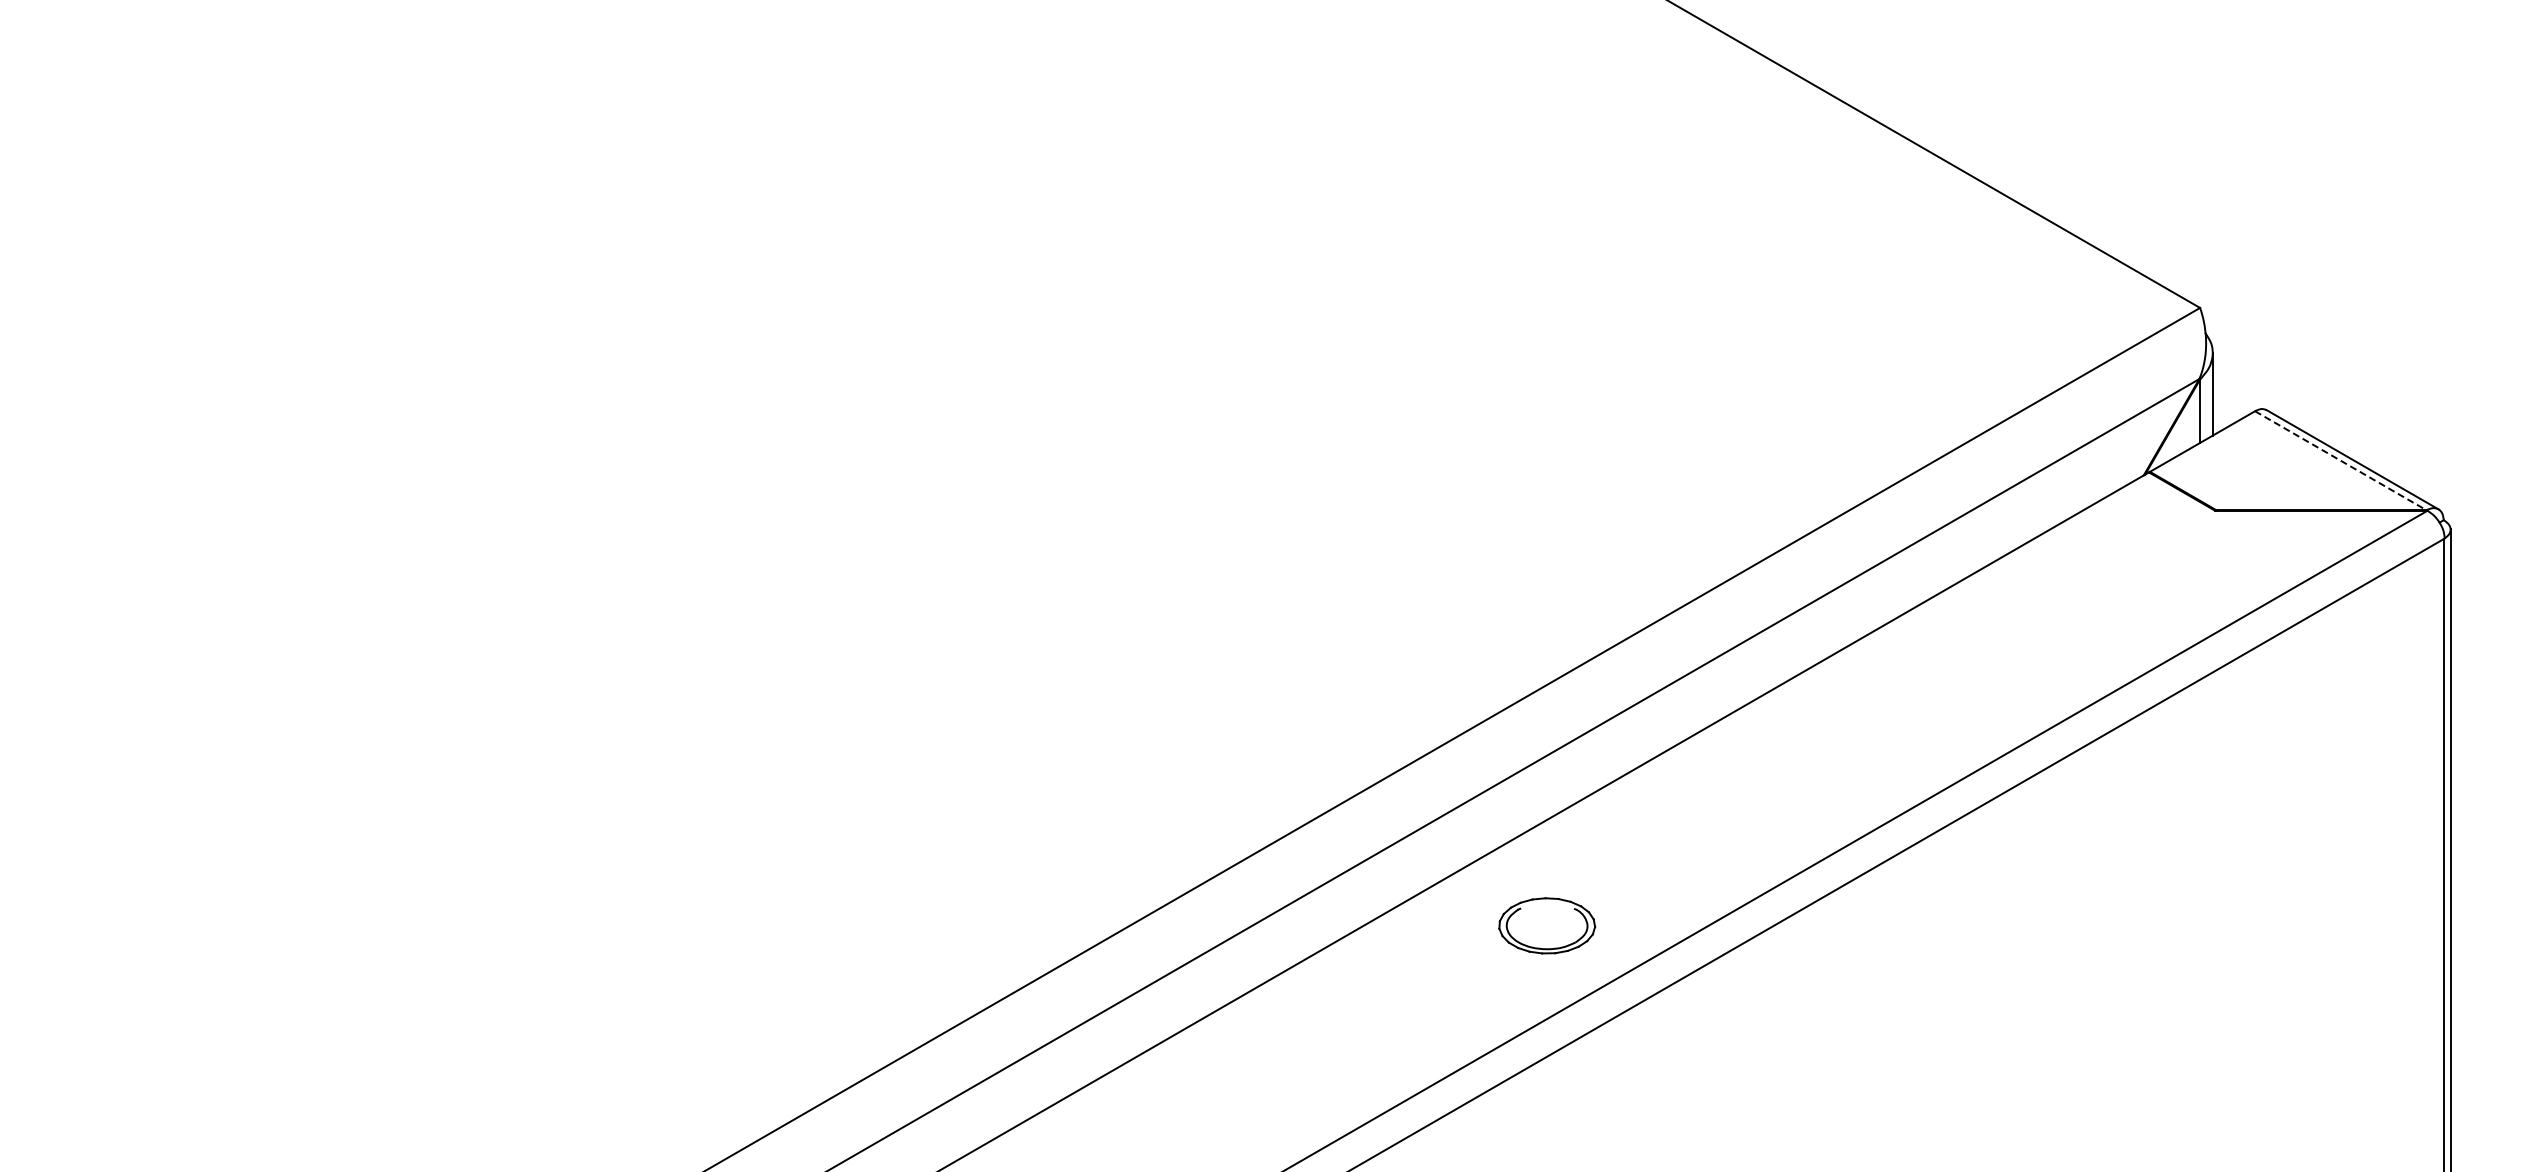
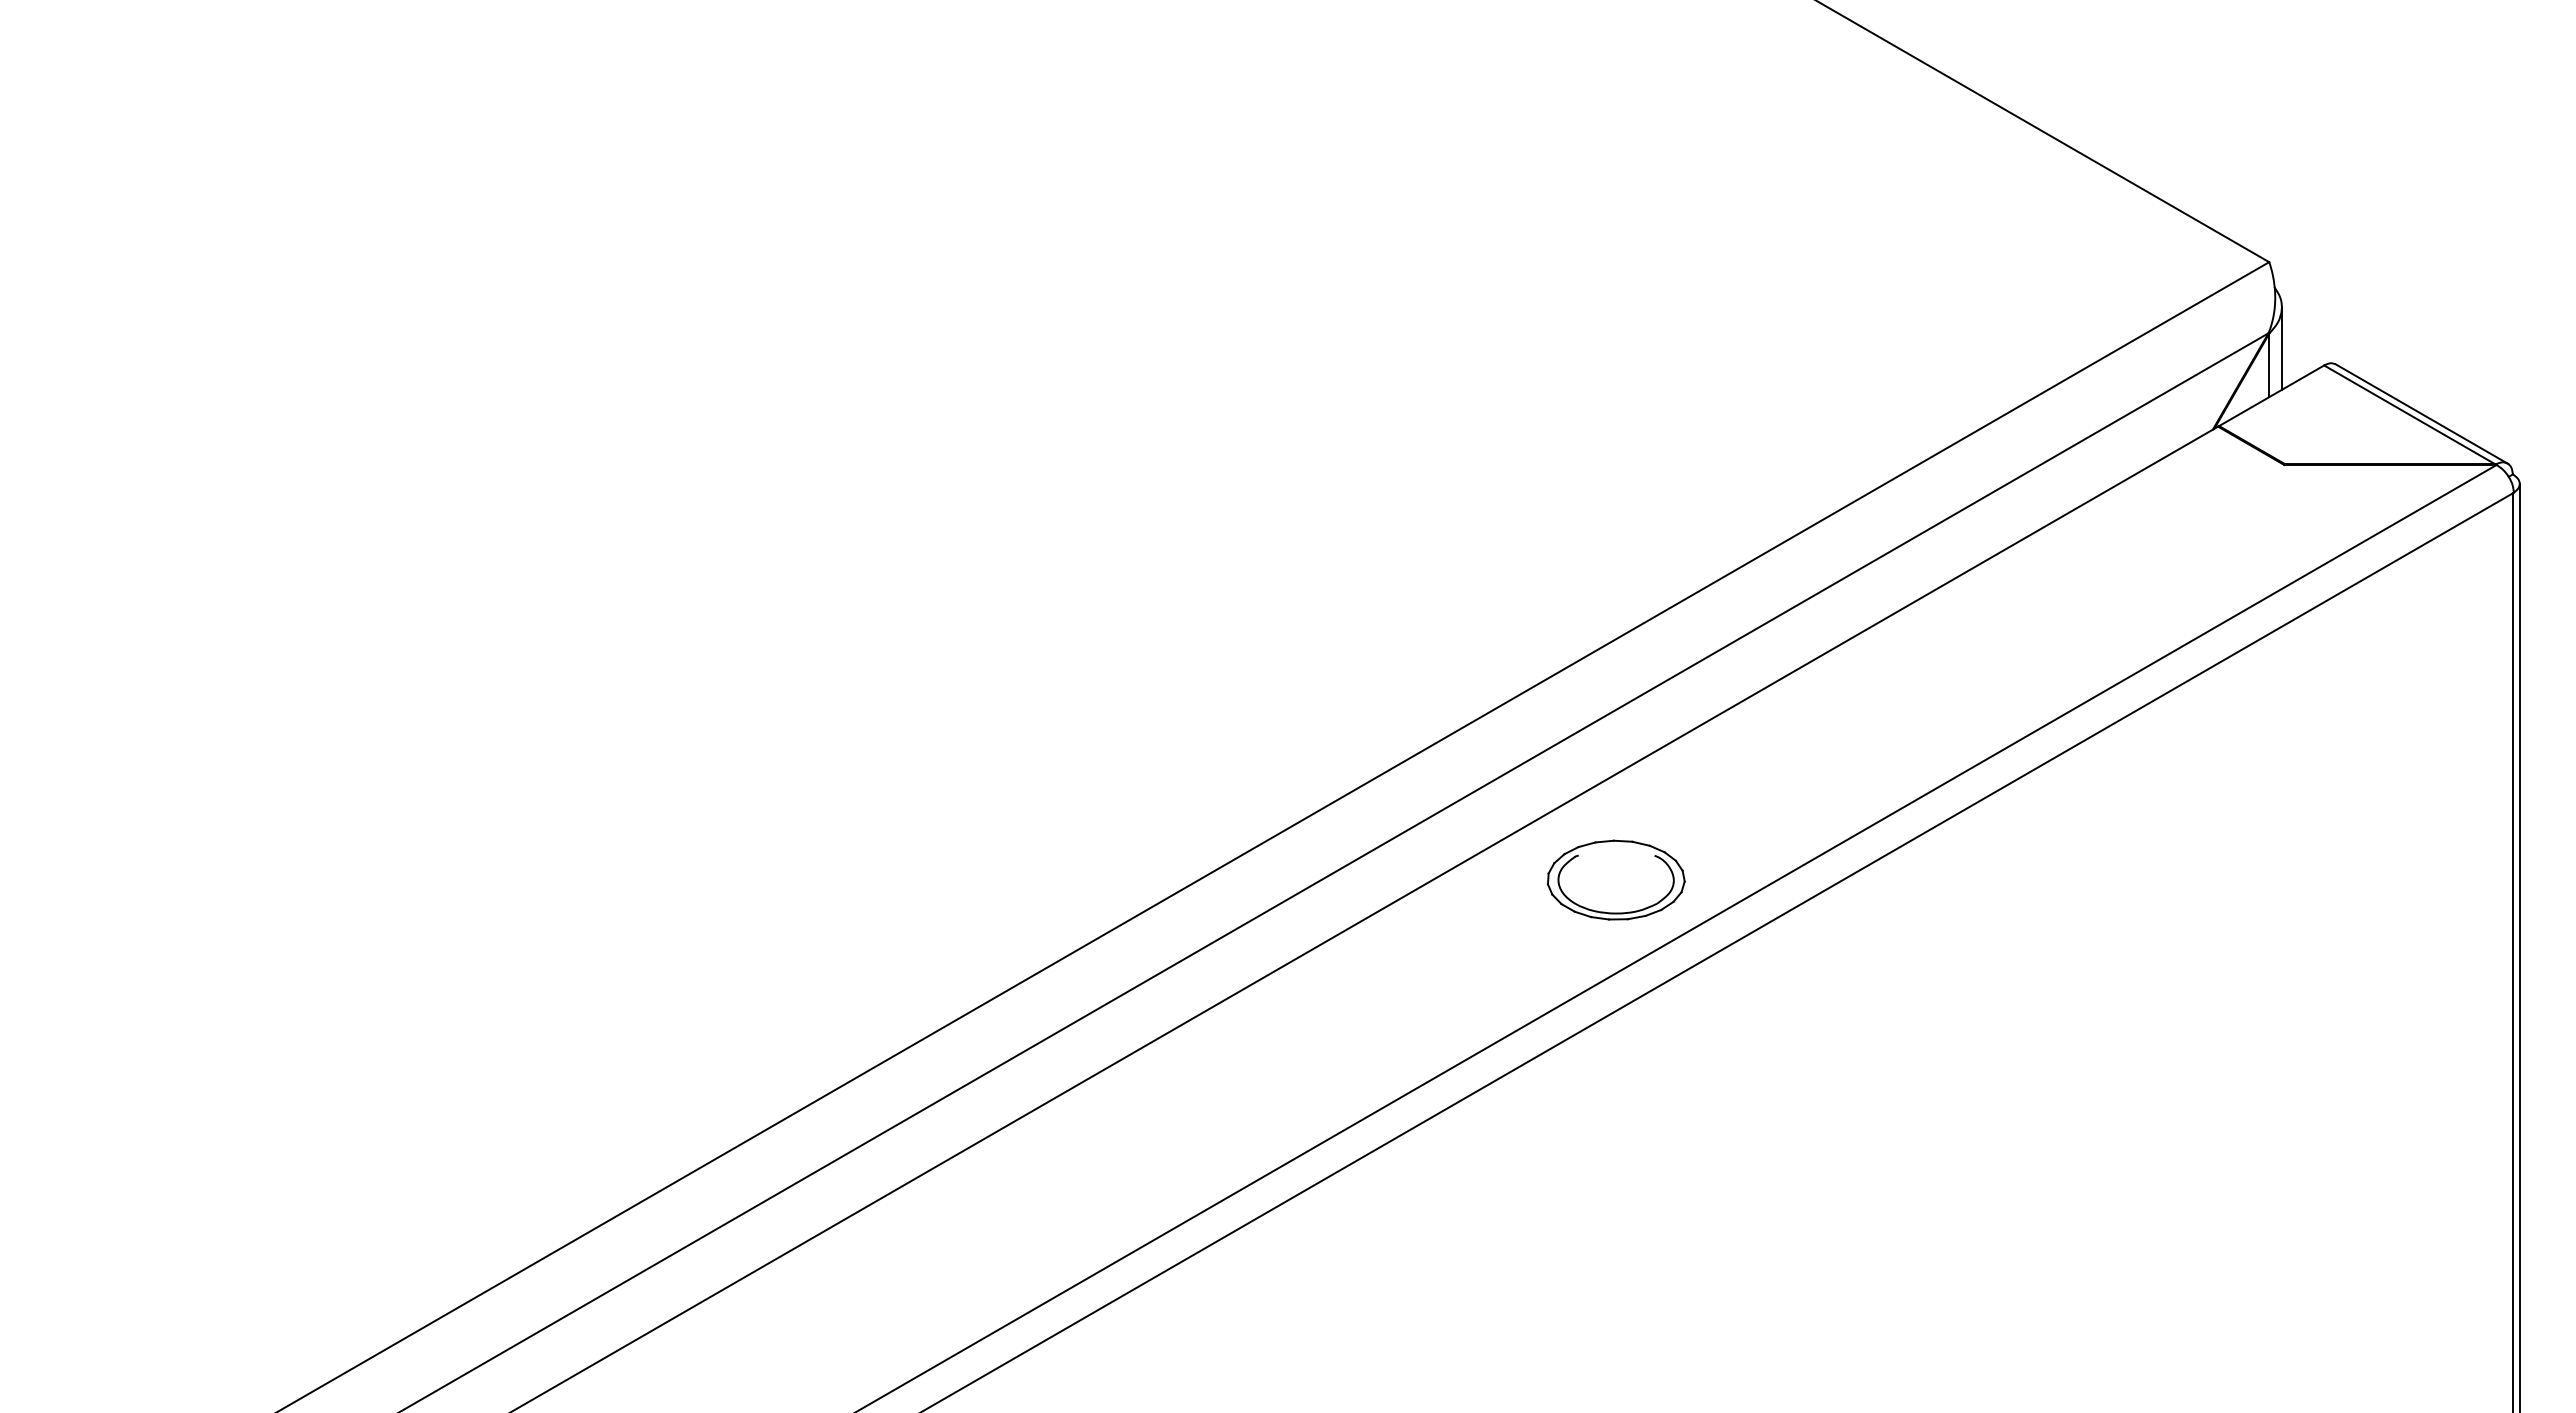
line: (2340, 460) -> (2409, 414), dashed -> solid
part: (1547, 925) -> (1616, 879), size x1.43

